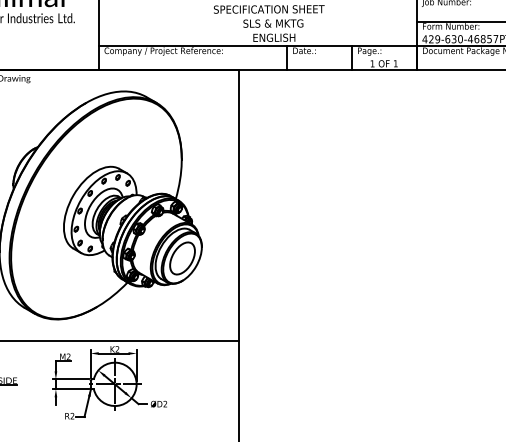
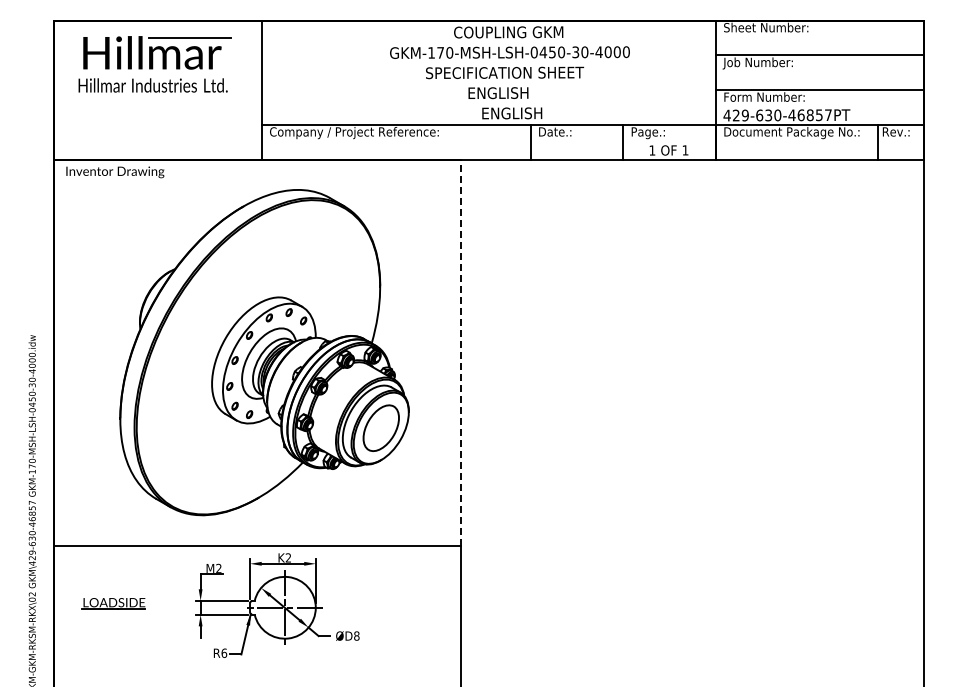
text: (273, 23) -> (510, 93), SLS & MKTG -> ENGLISH
line: (238, 205) -> (461, 352), solid -> dashed
text: (165, 403) -> (356, 635), ØD2 -> ØD8
text: (72, 415) -> (224, 652), R2 -> R6

